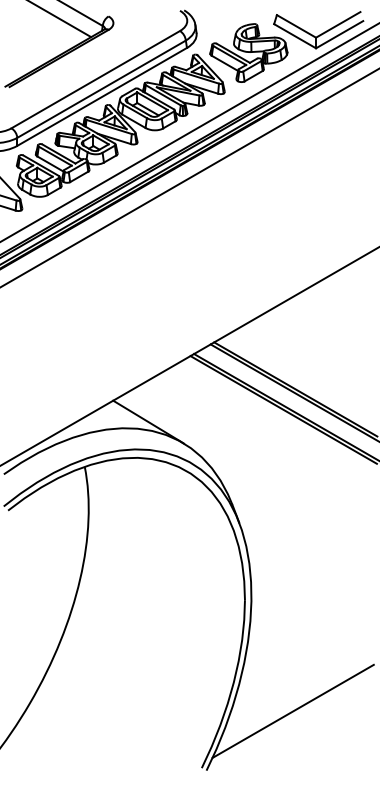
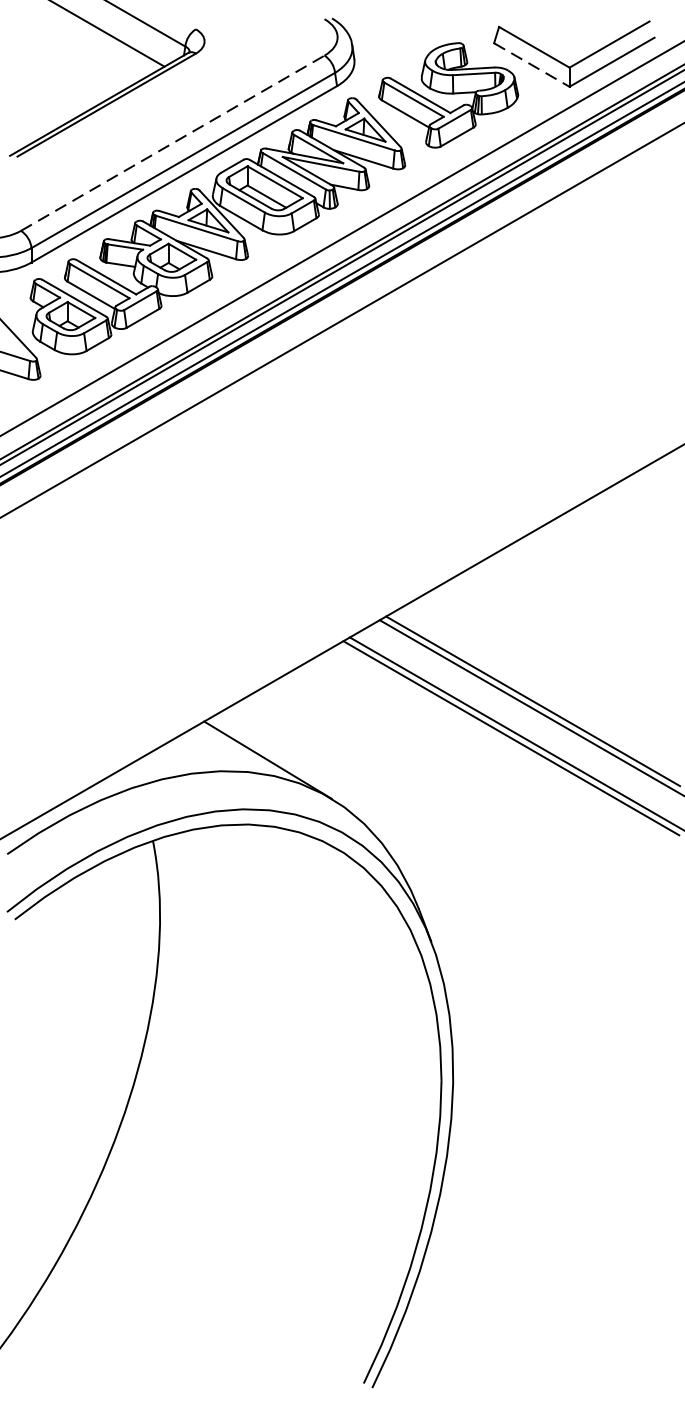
line: (295, 36) -> (532, 65), solid -> dashed
line: (96, 79) -> (174, 142), solid -> dashed
line: (292, 710) -> (527, 1279), removed

